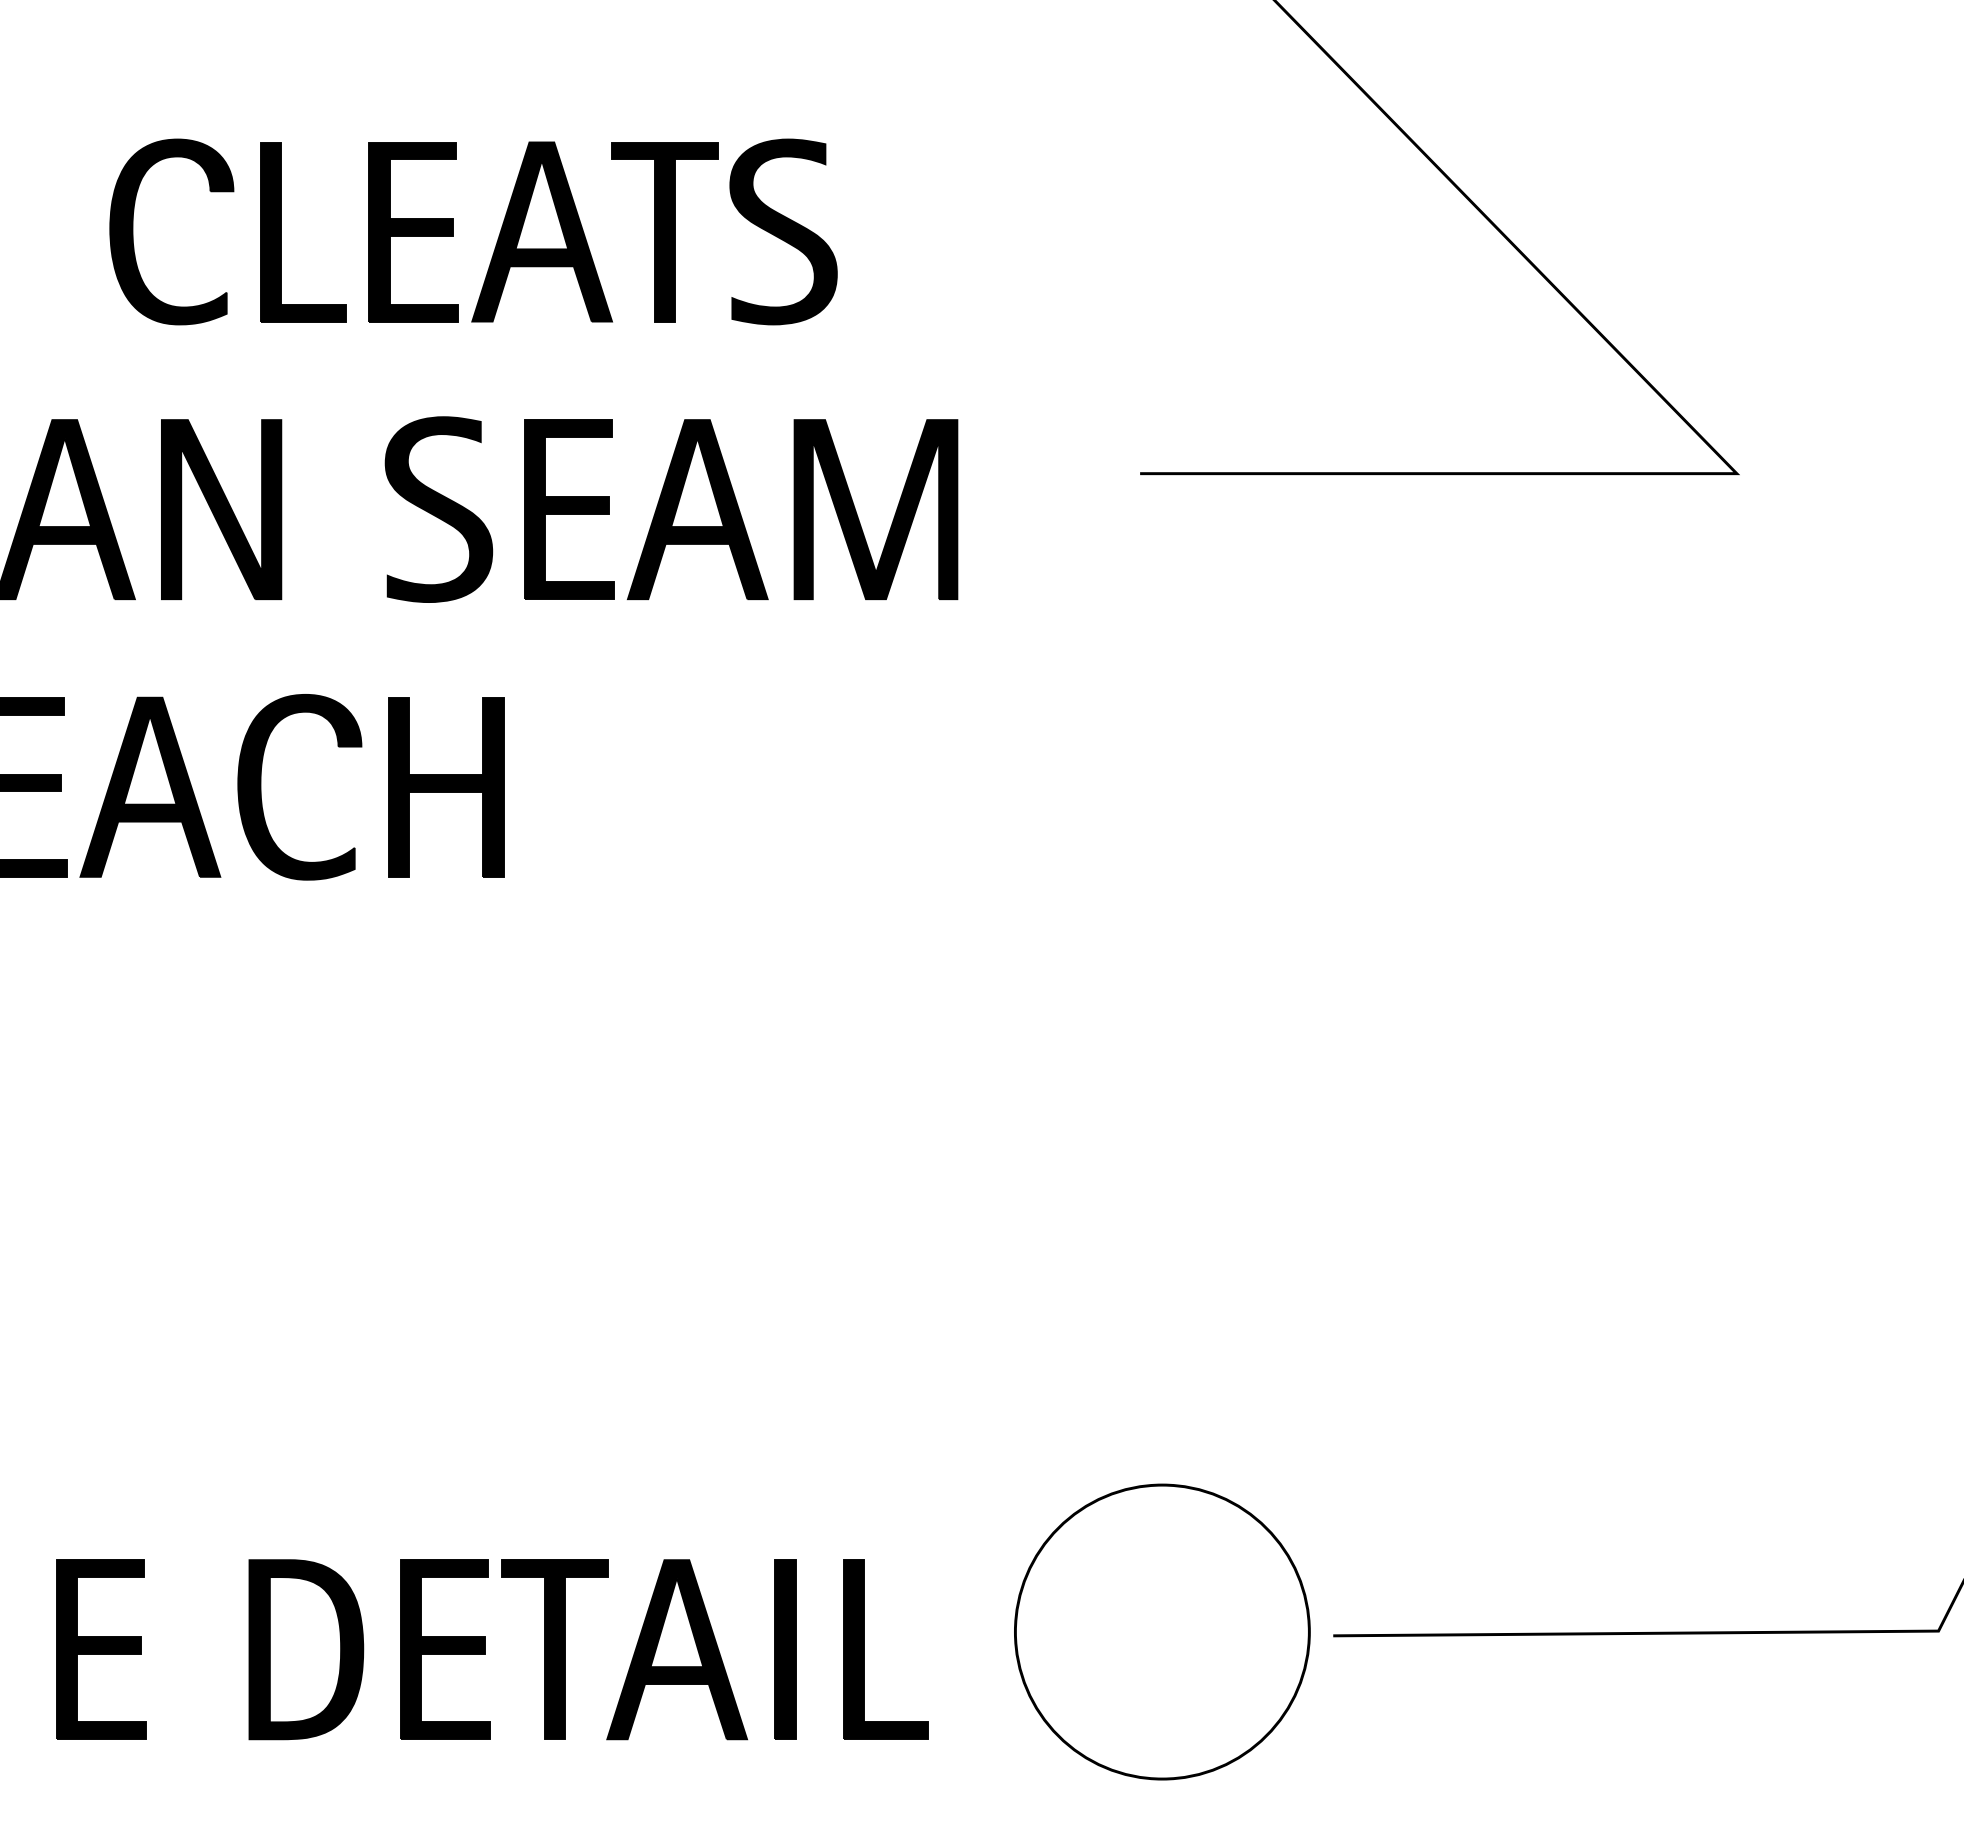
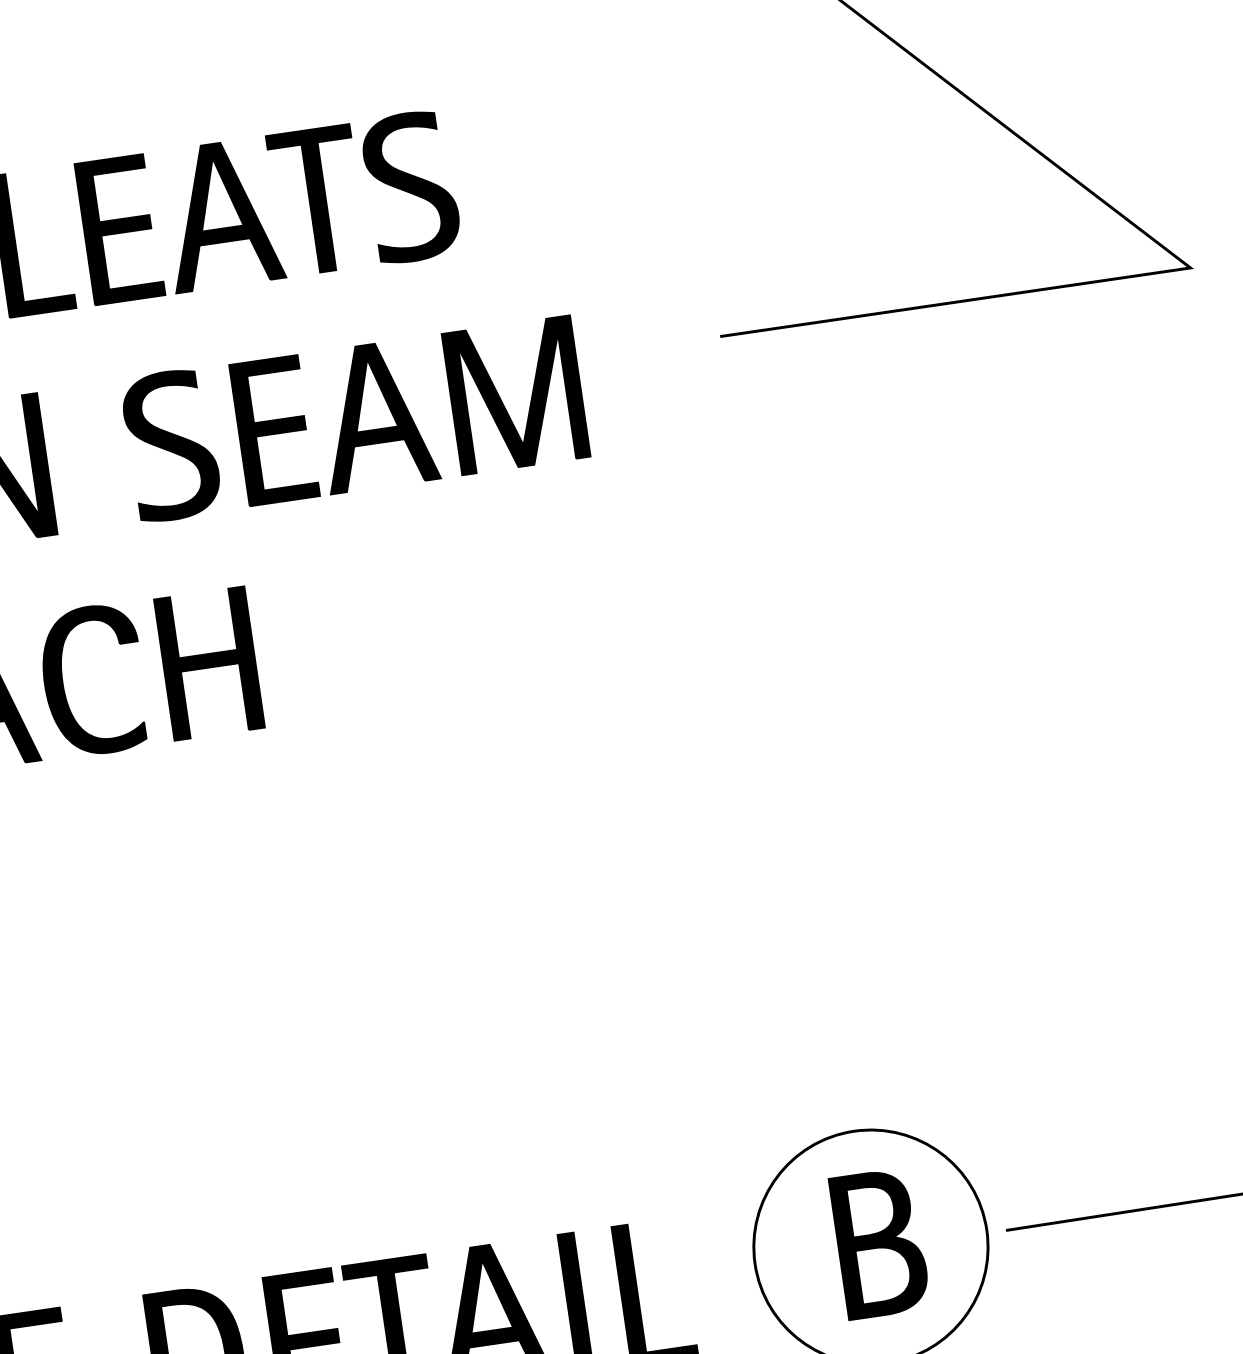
part: (1174, 1628) -> (880, 1242), added

